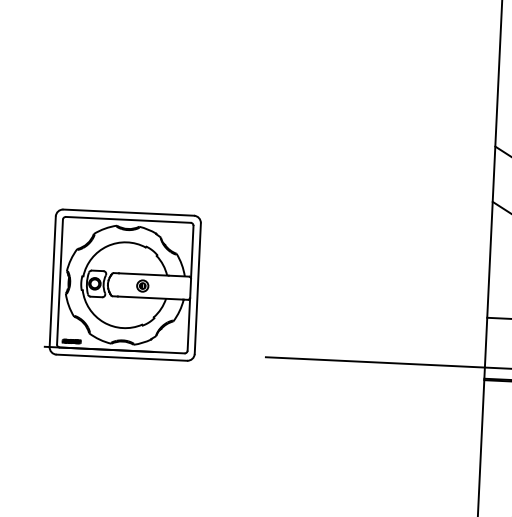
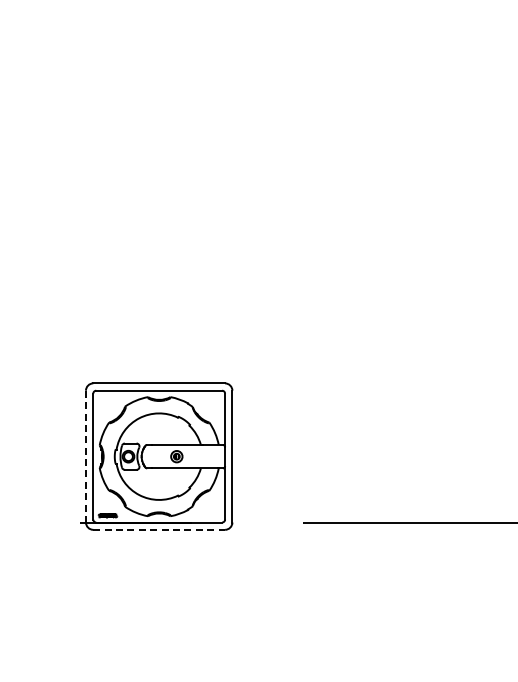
line: (52, 281) -> (85, 456), solid -> dashed
line: (122, 357) -> (159, 529), solid -> dashed

